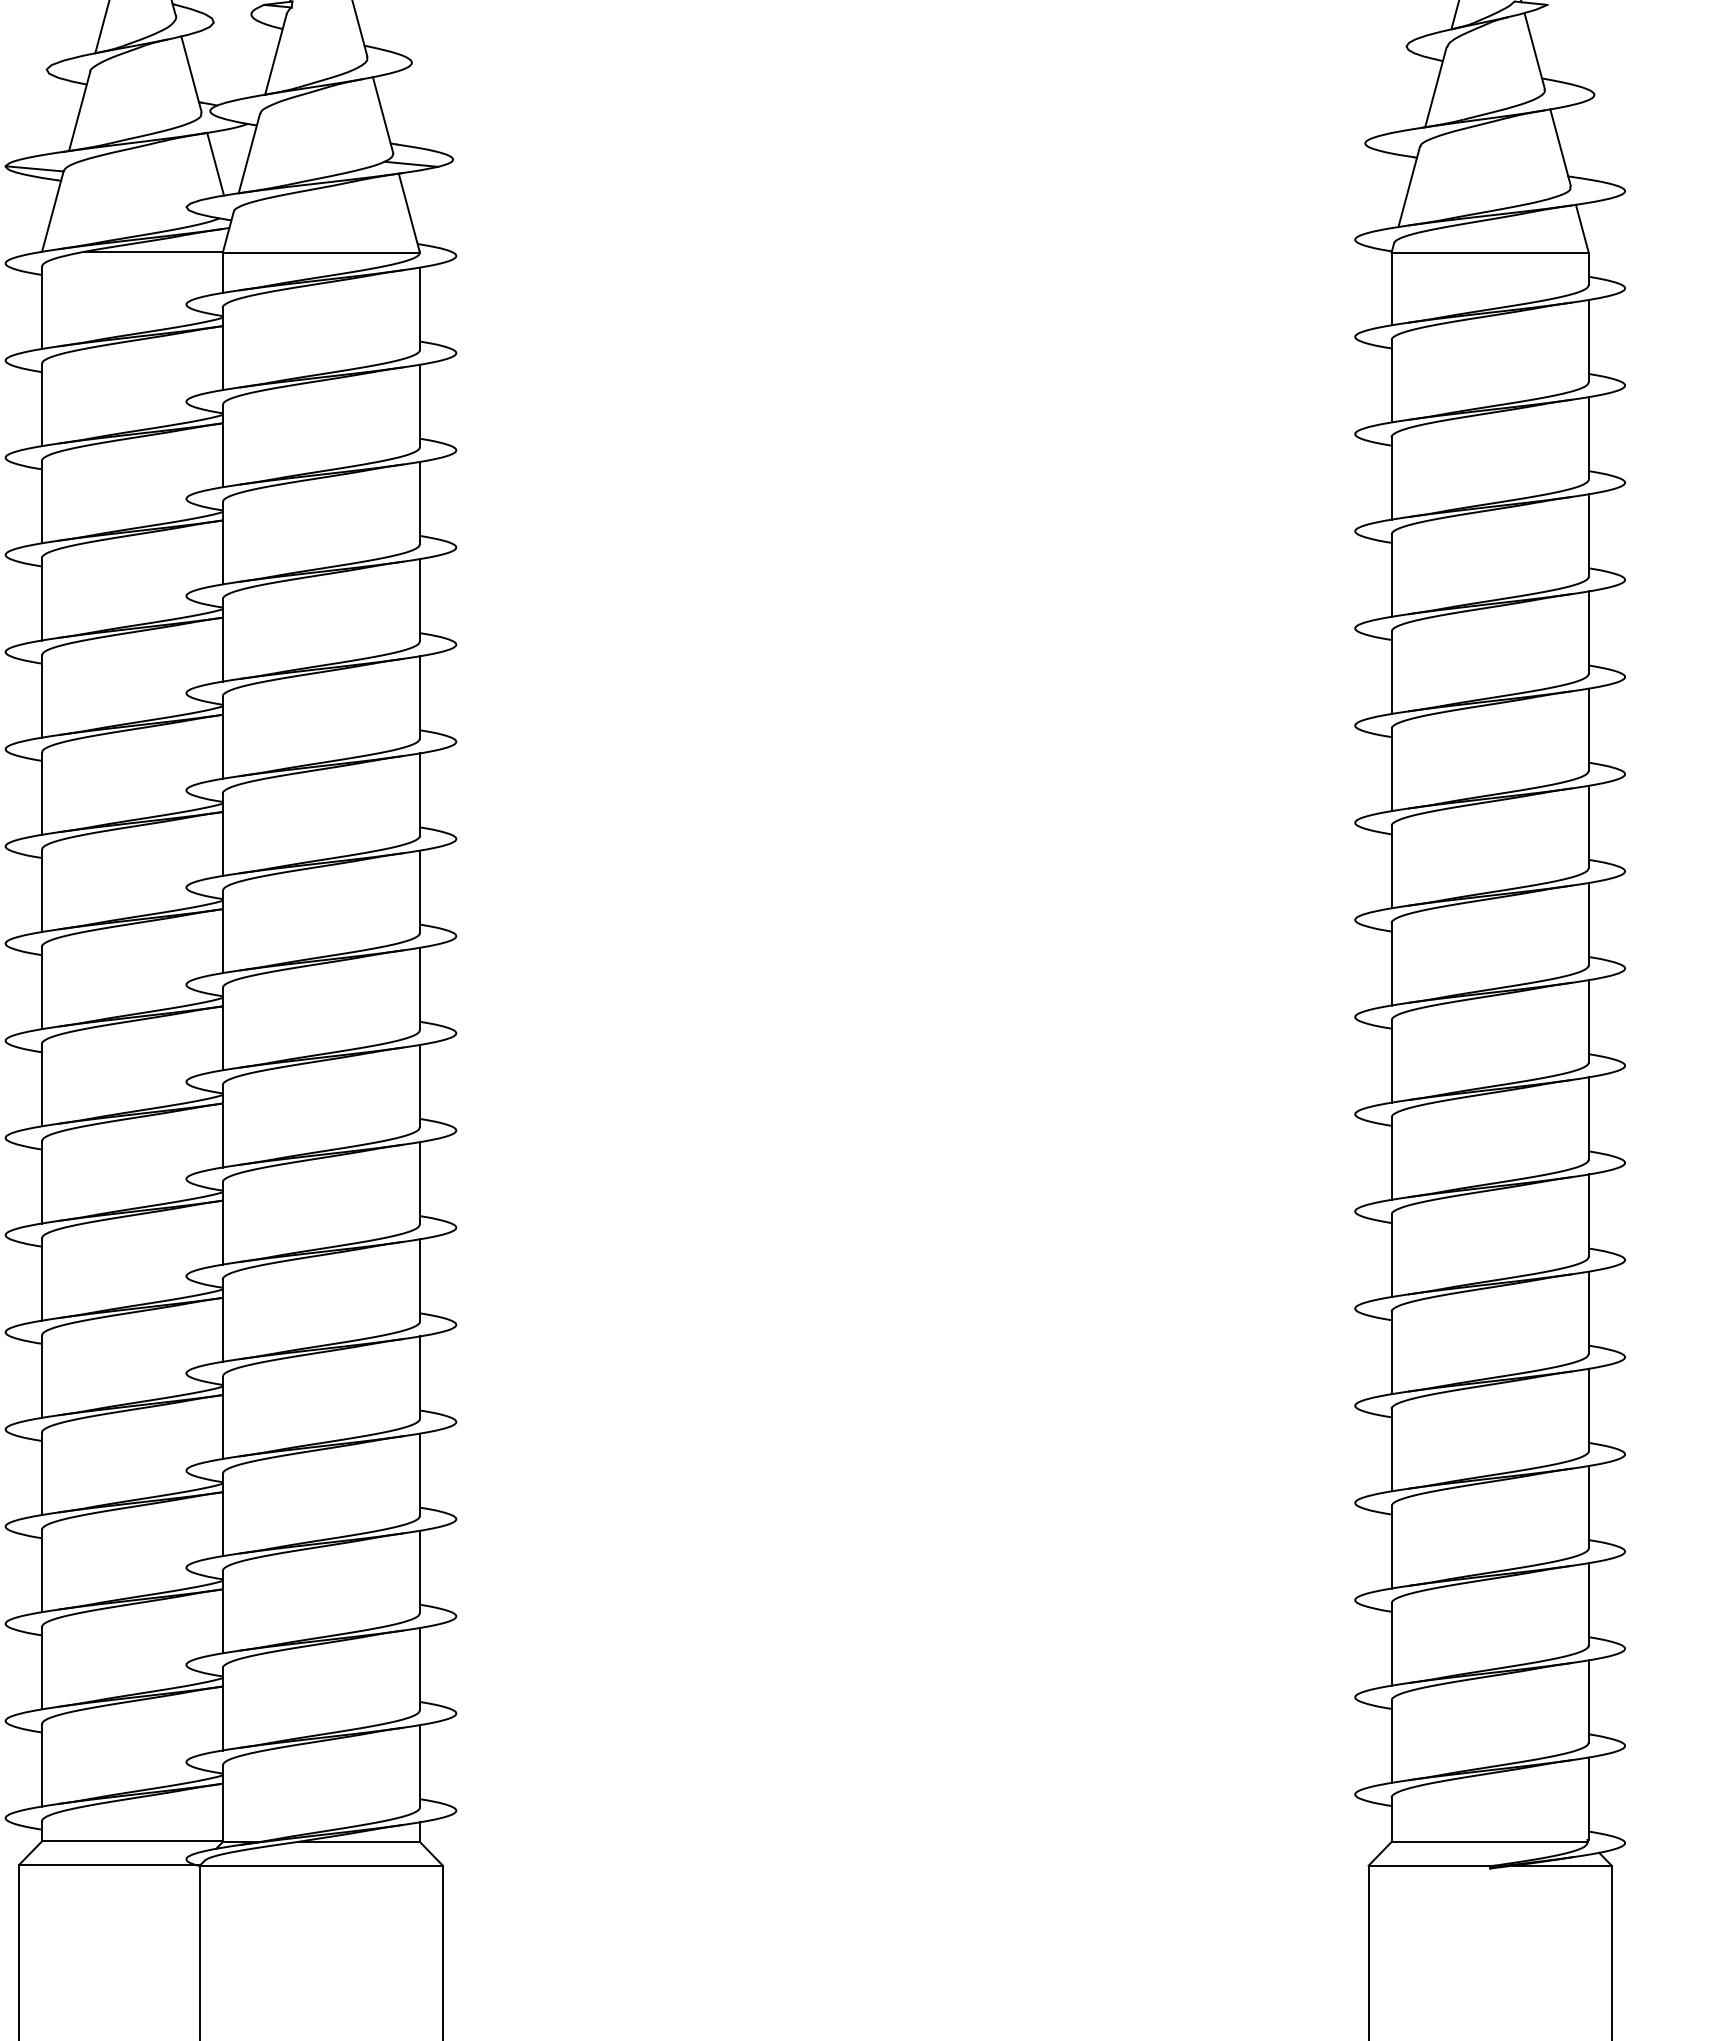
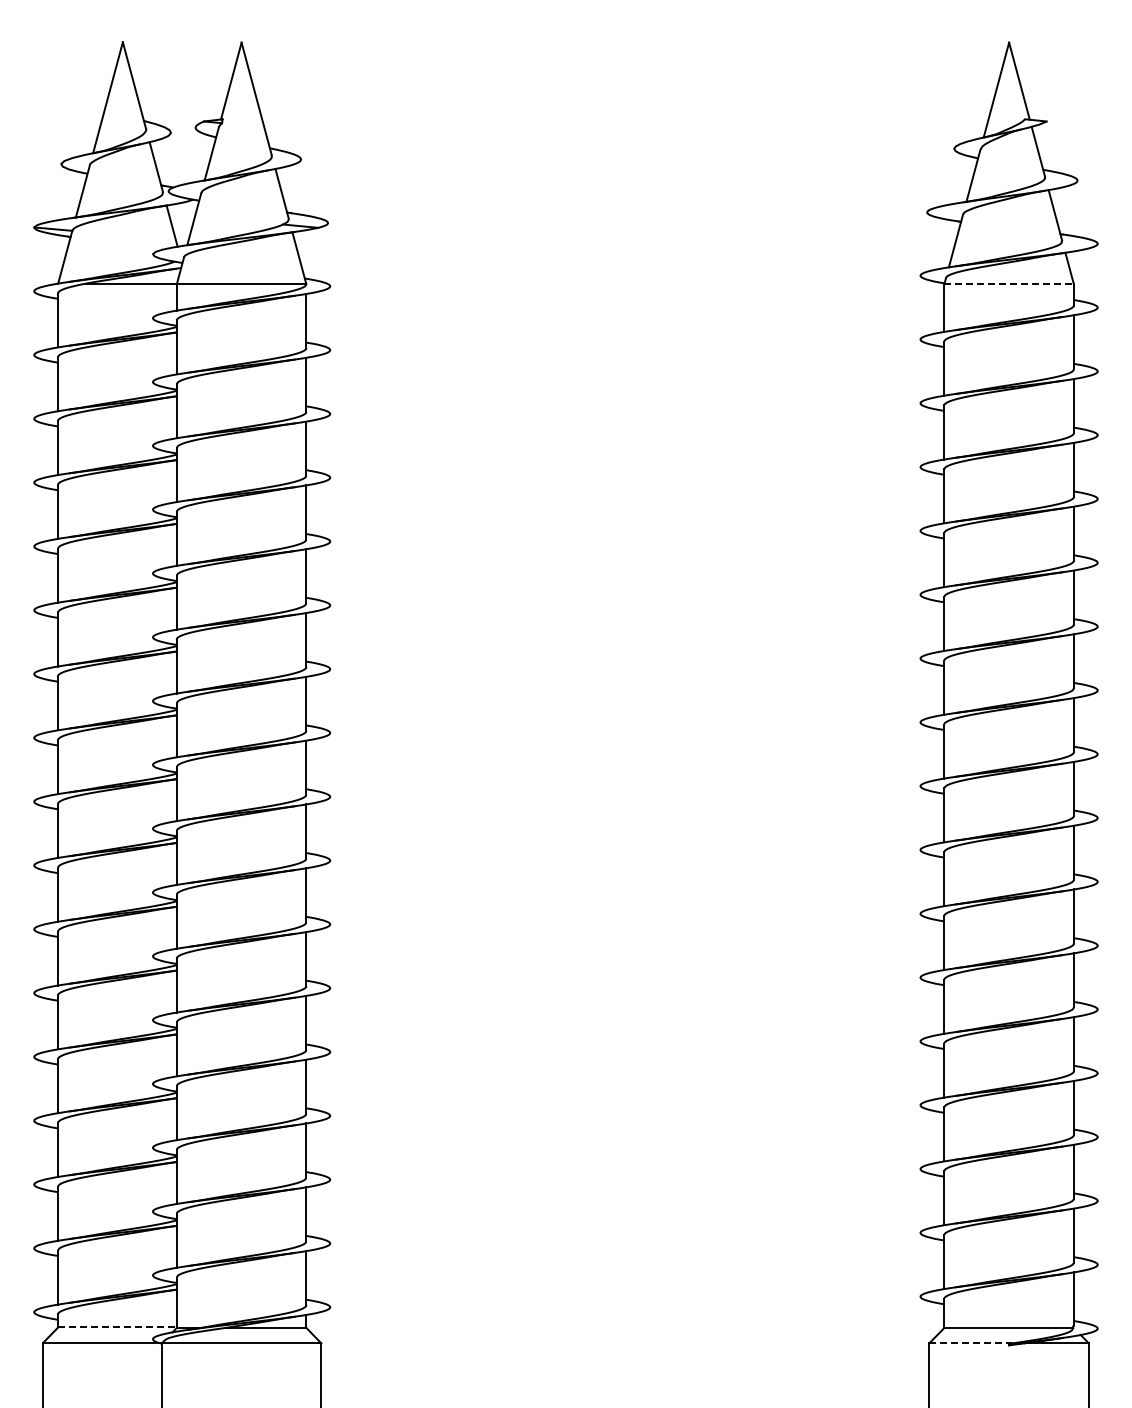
line: (1490, 253) -> (1009, 284), solid -> dashed
line: (133, 1841) -> (118, 1327), solid -> dashed
line: (1432, 1865) -> (971, 1343), solid -> dashed

